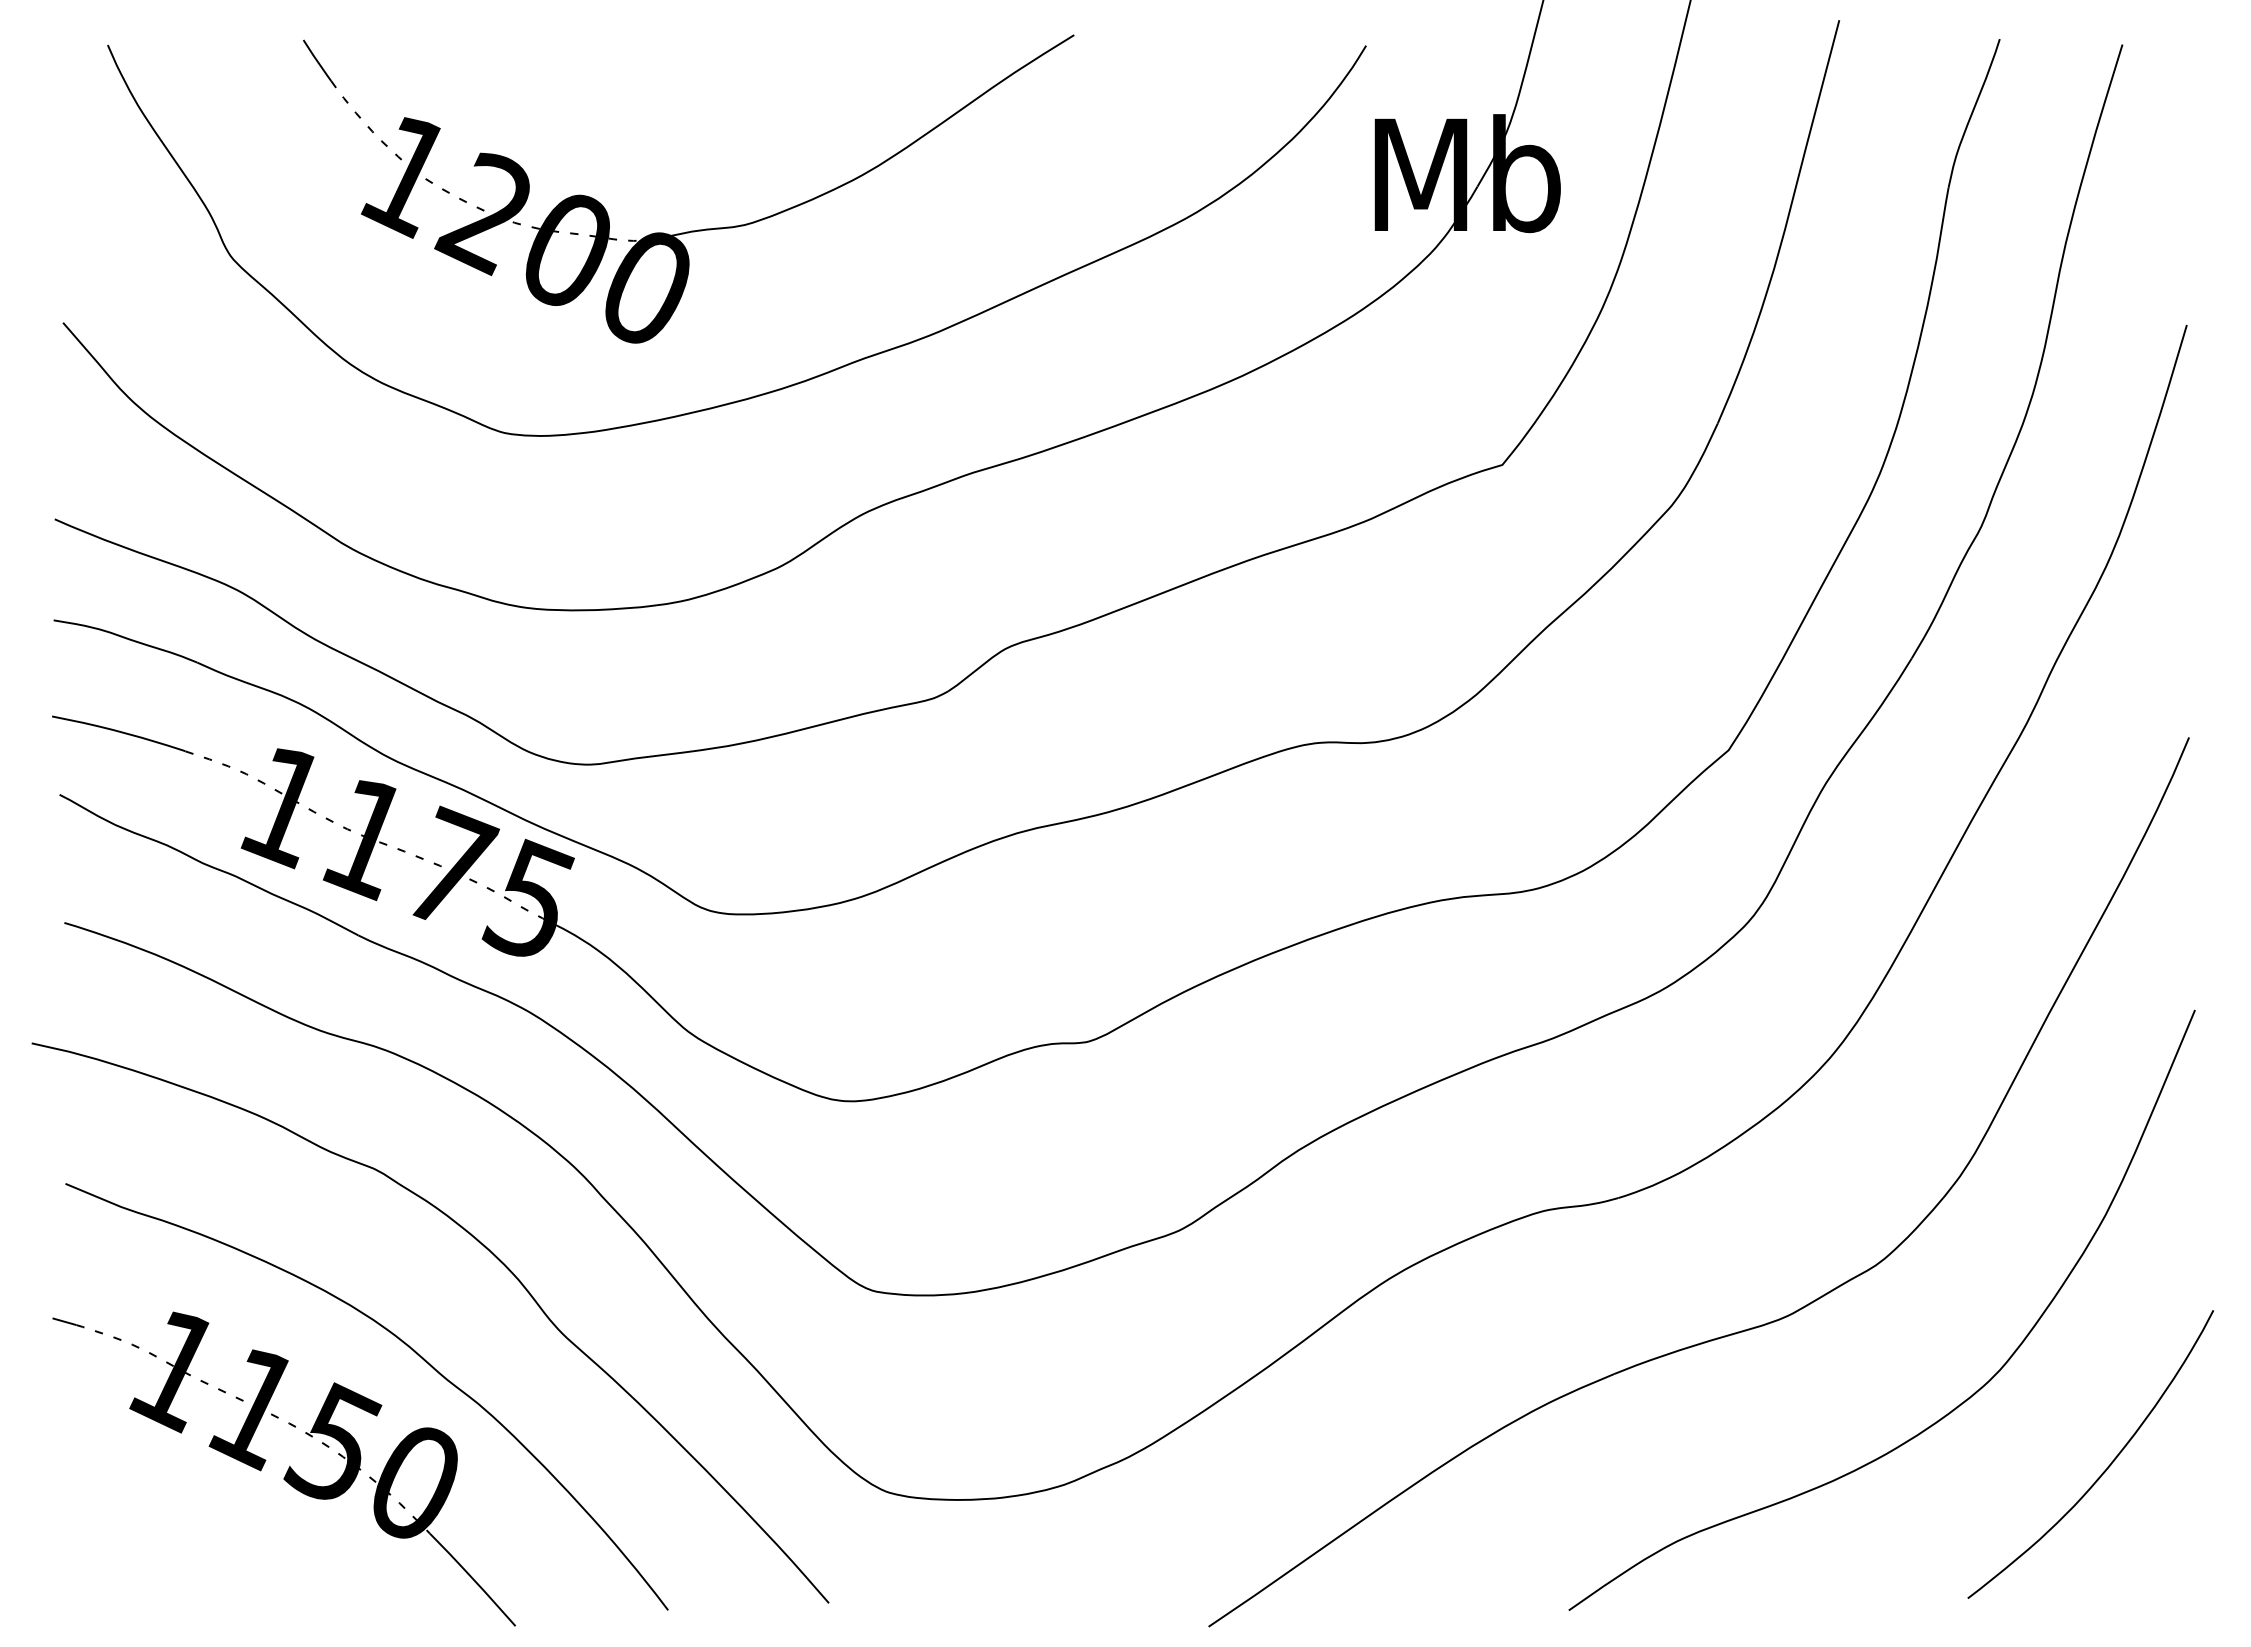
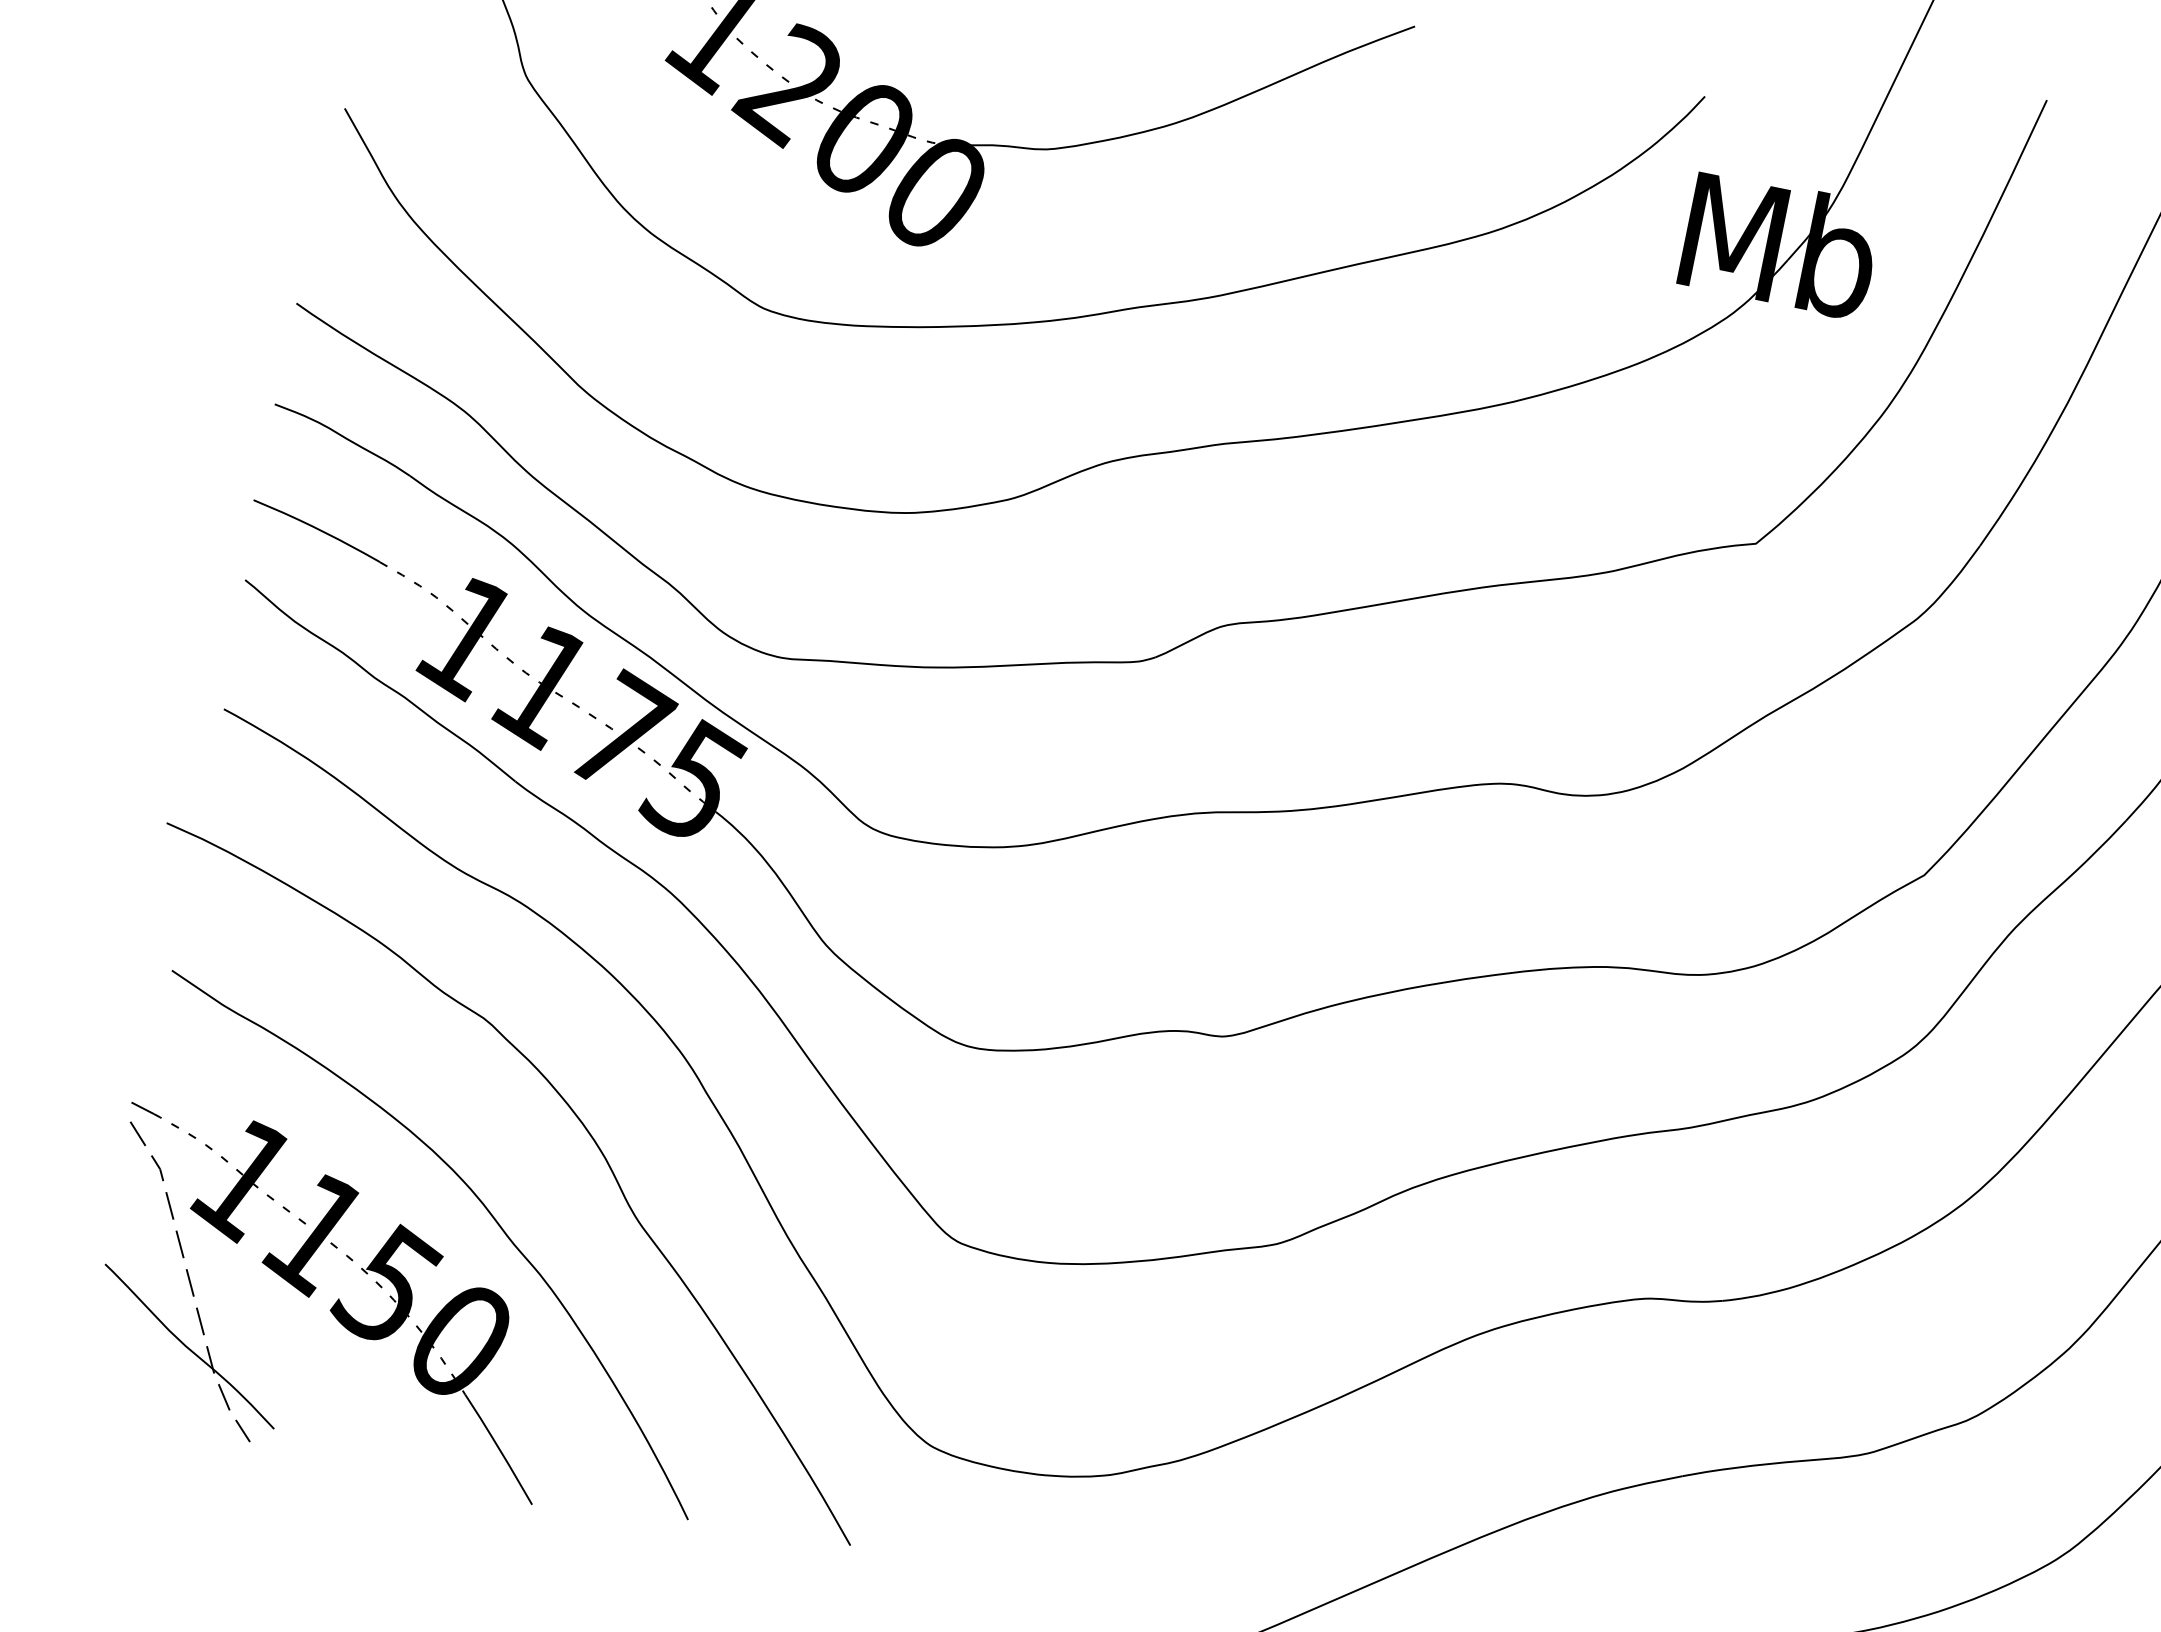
part: (146, 1482) -> (192, 1285), added

